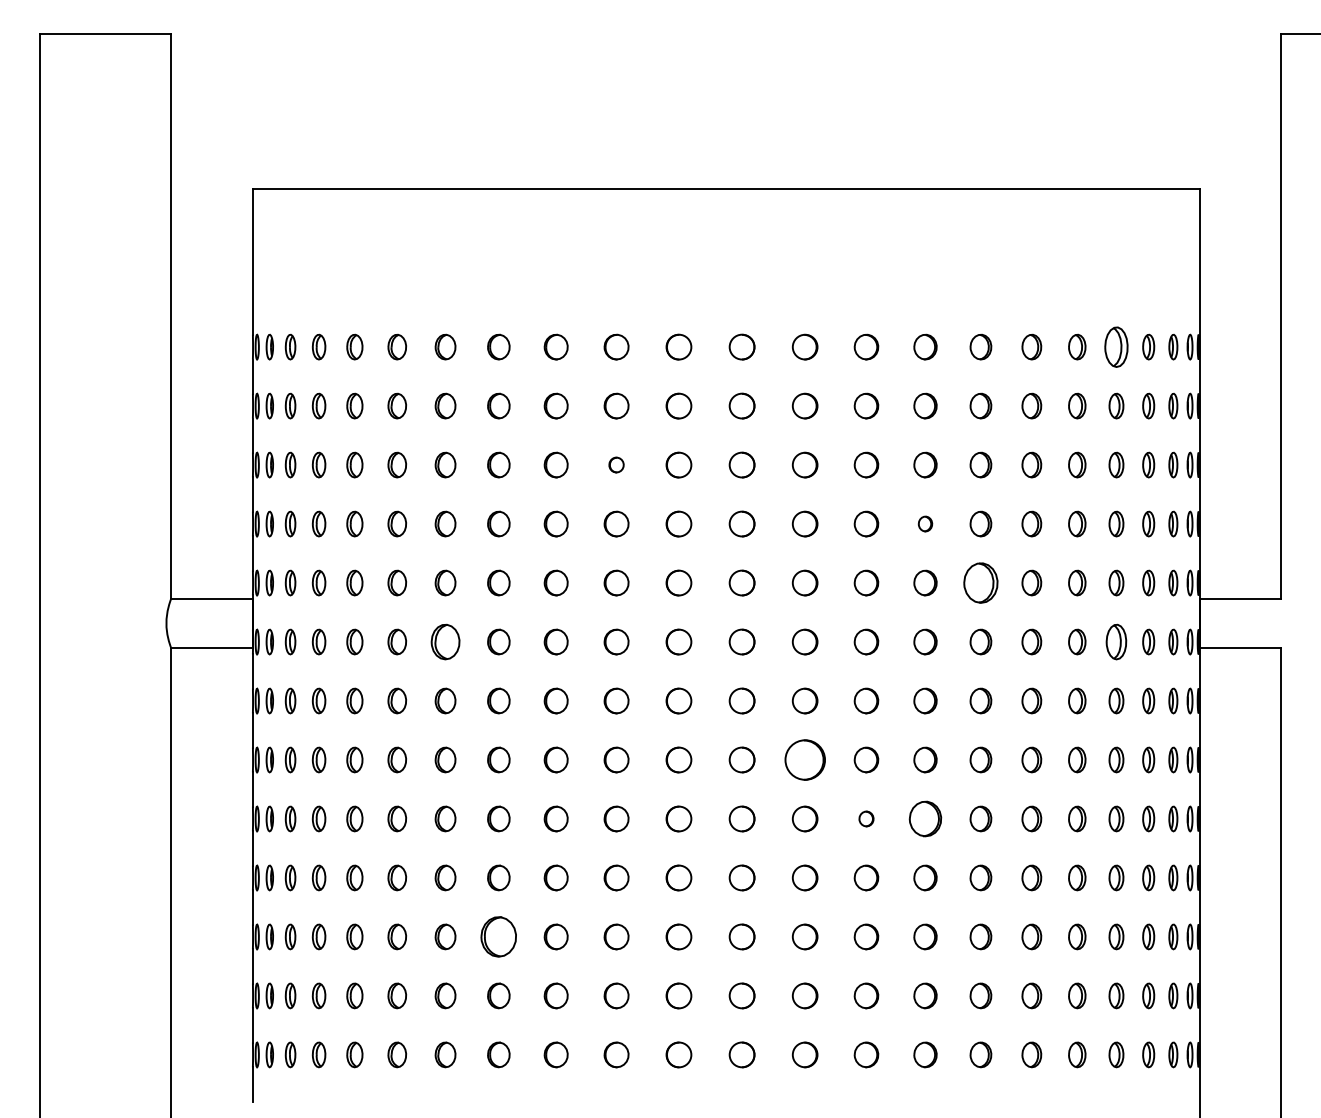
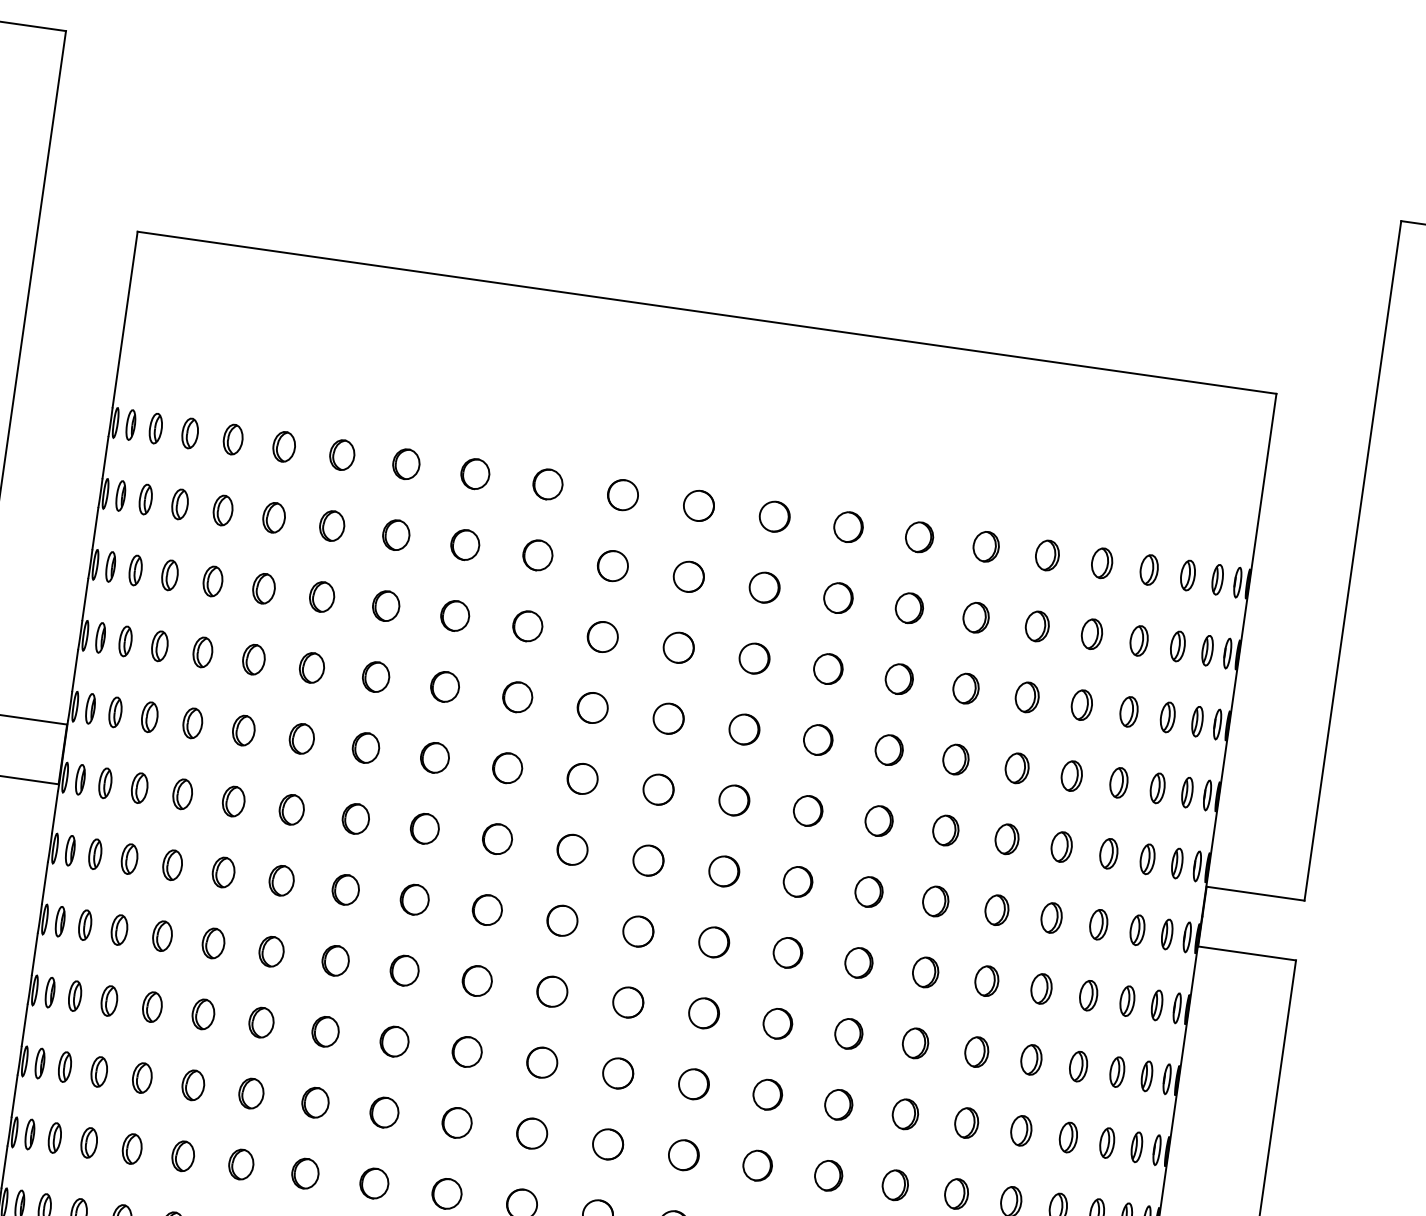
part: (1116, 346) -> (1149, 569), size x0.62
part: (616, 464) -> (527, 625), size x1.67
part: (925, 523) -> (889, 749), size x1.67
part: (980, 582) -> (945, 829), size x0.62
part: (445, 641) -> (291, 809), size x0.71
part: (1116, 641) -> (1098, 924), size x0.71
part: (804, 759) -> (703, 1012), size x0.62
part: (866, 818) -> (767, 1094), size x1.67
part: (925, 818) -> (838, 1104), size x0.71
part: (498, 936) -> (305, 1173), size x0.62

